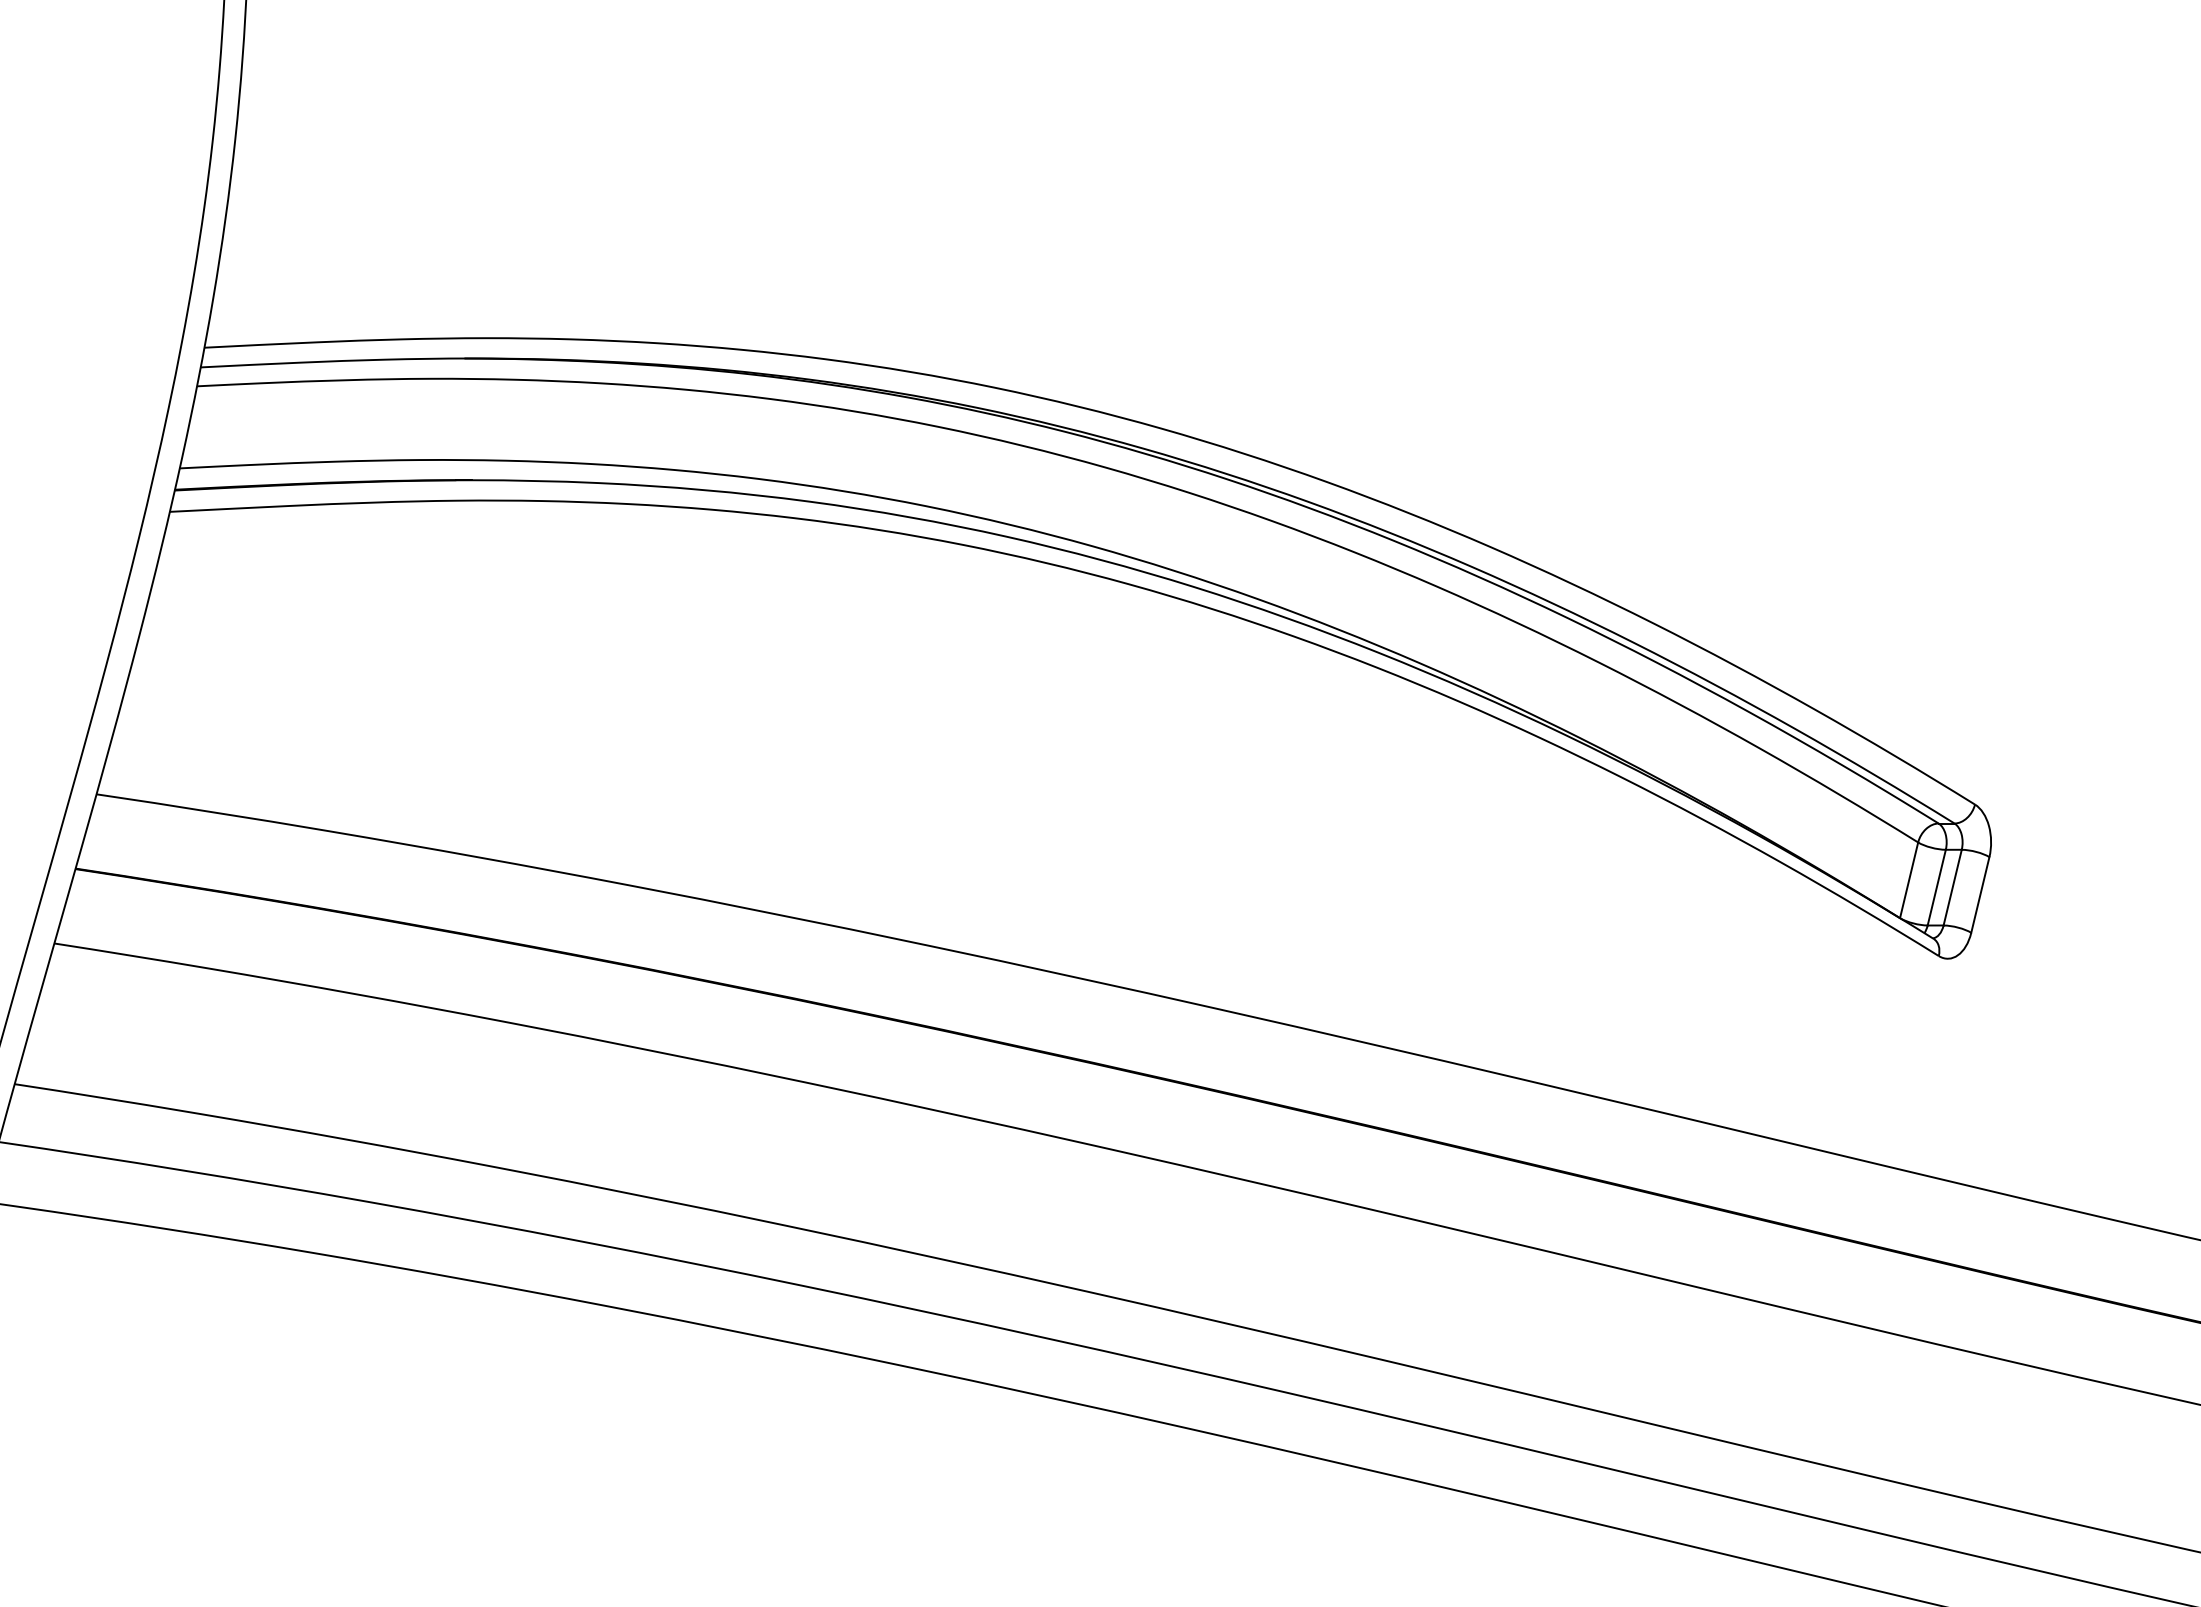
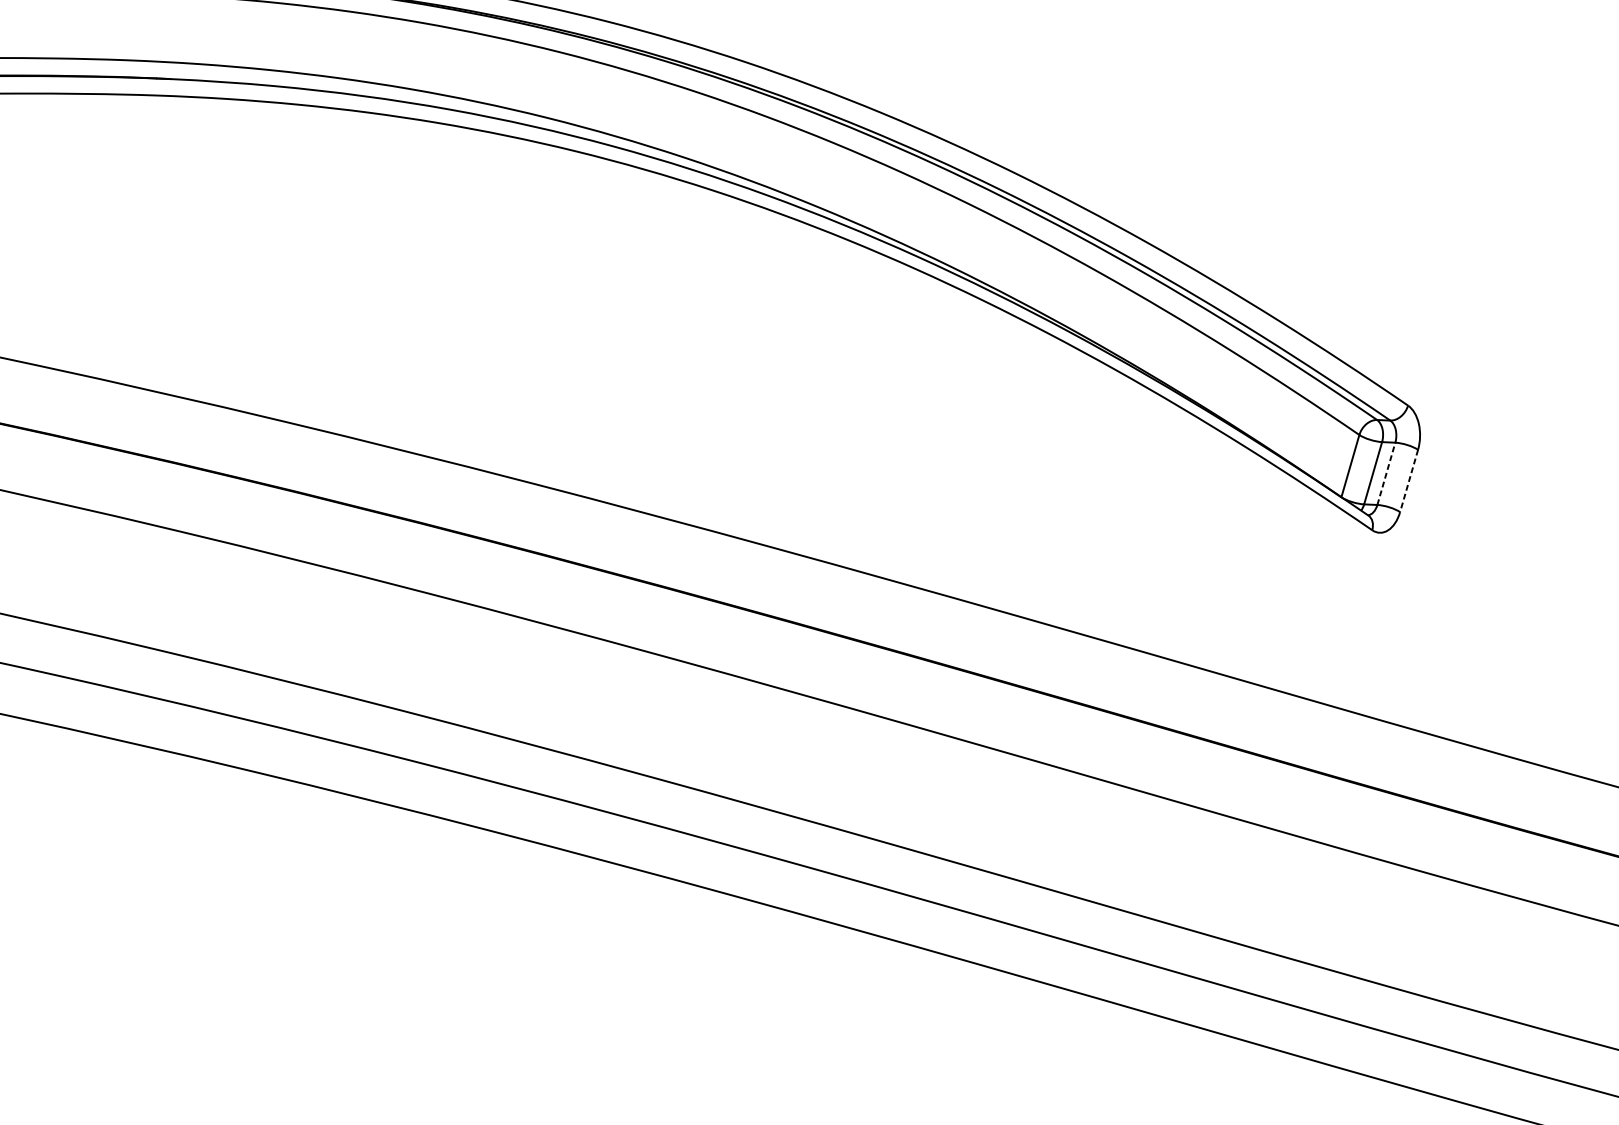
line: (1952, 887) -> (1386, 473), solid -> dashed
line: (1980, 894) -> (1409, 480), solid -> dashed

